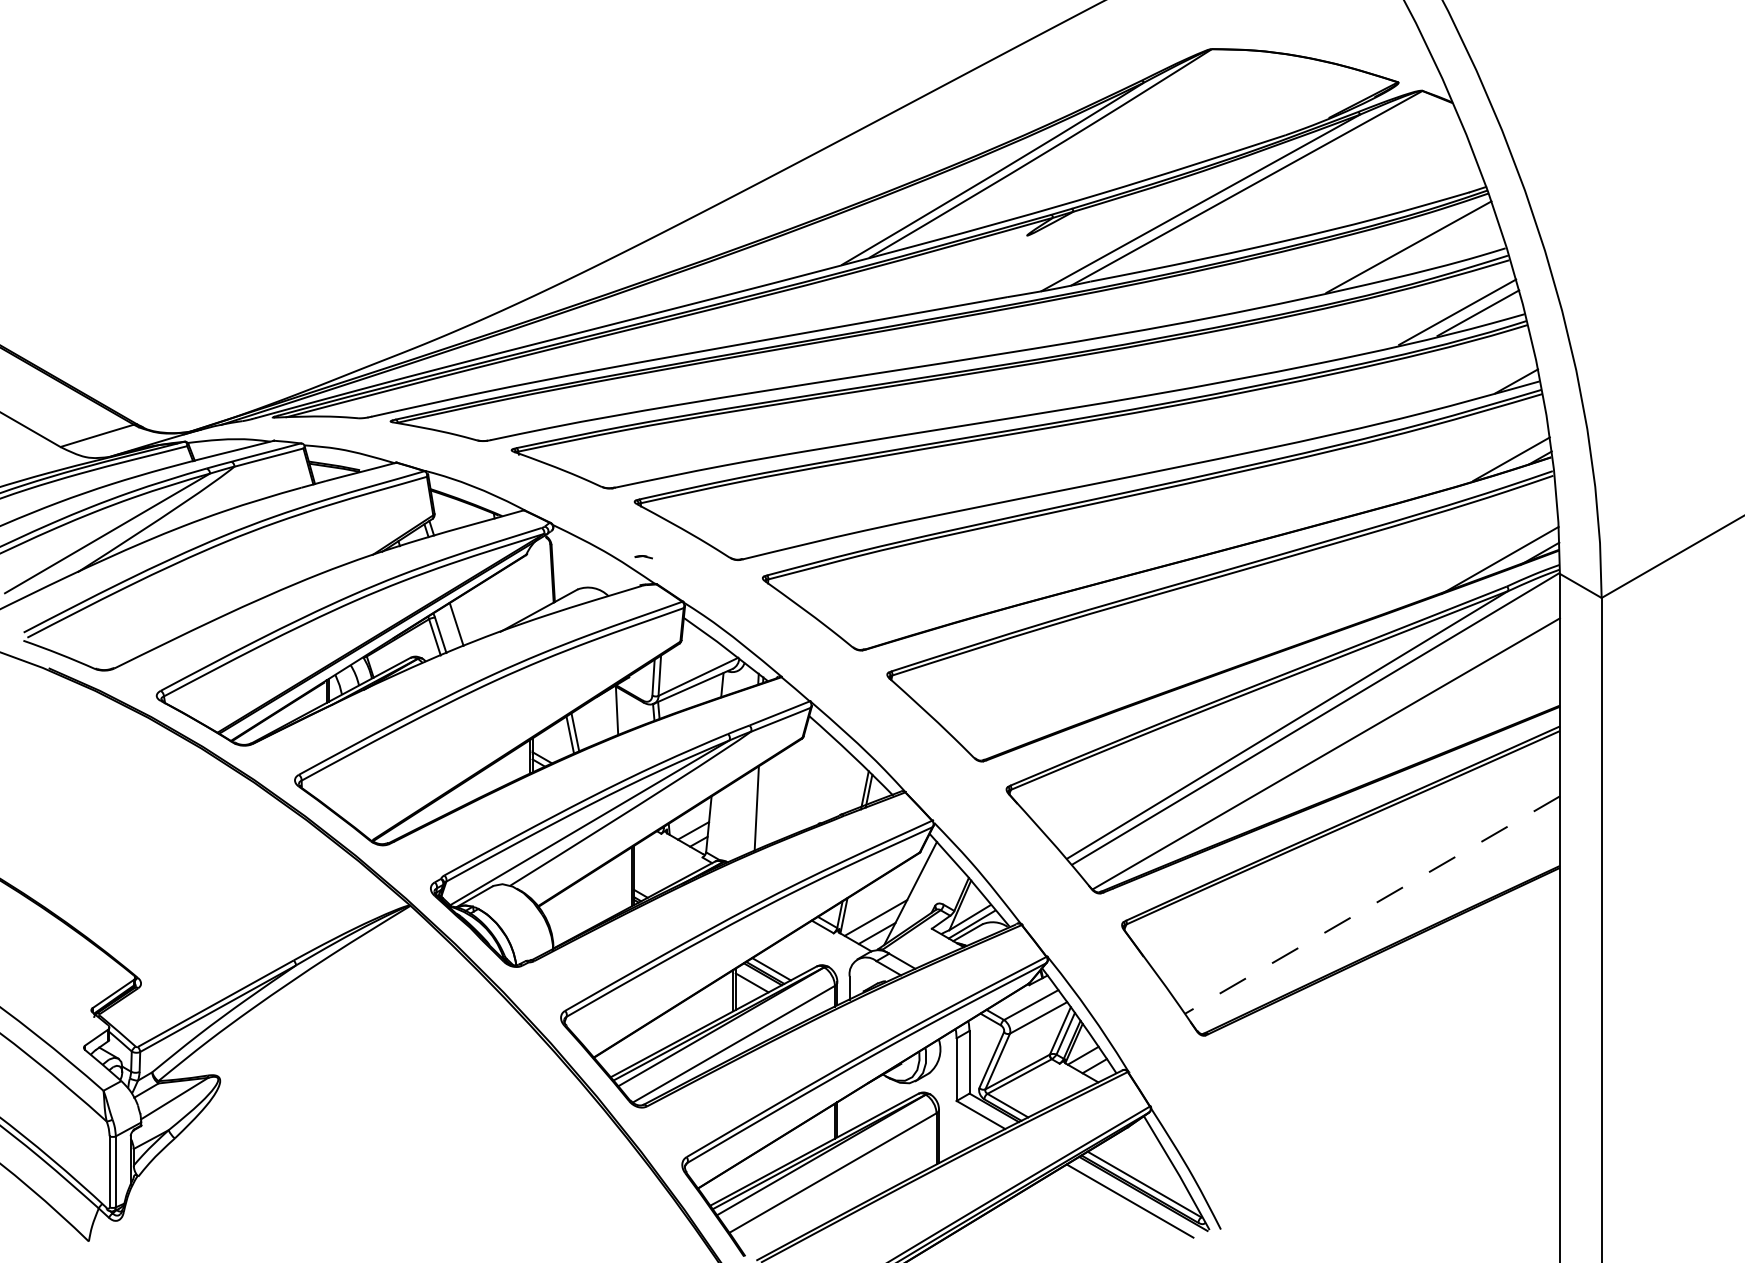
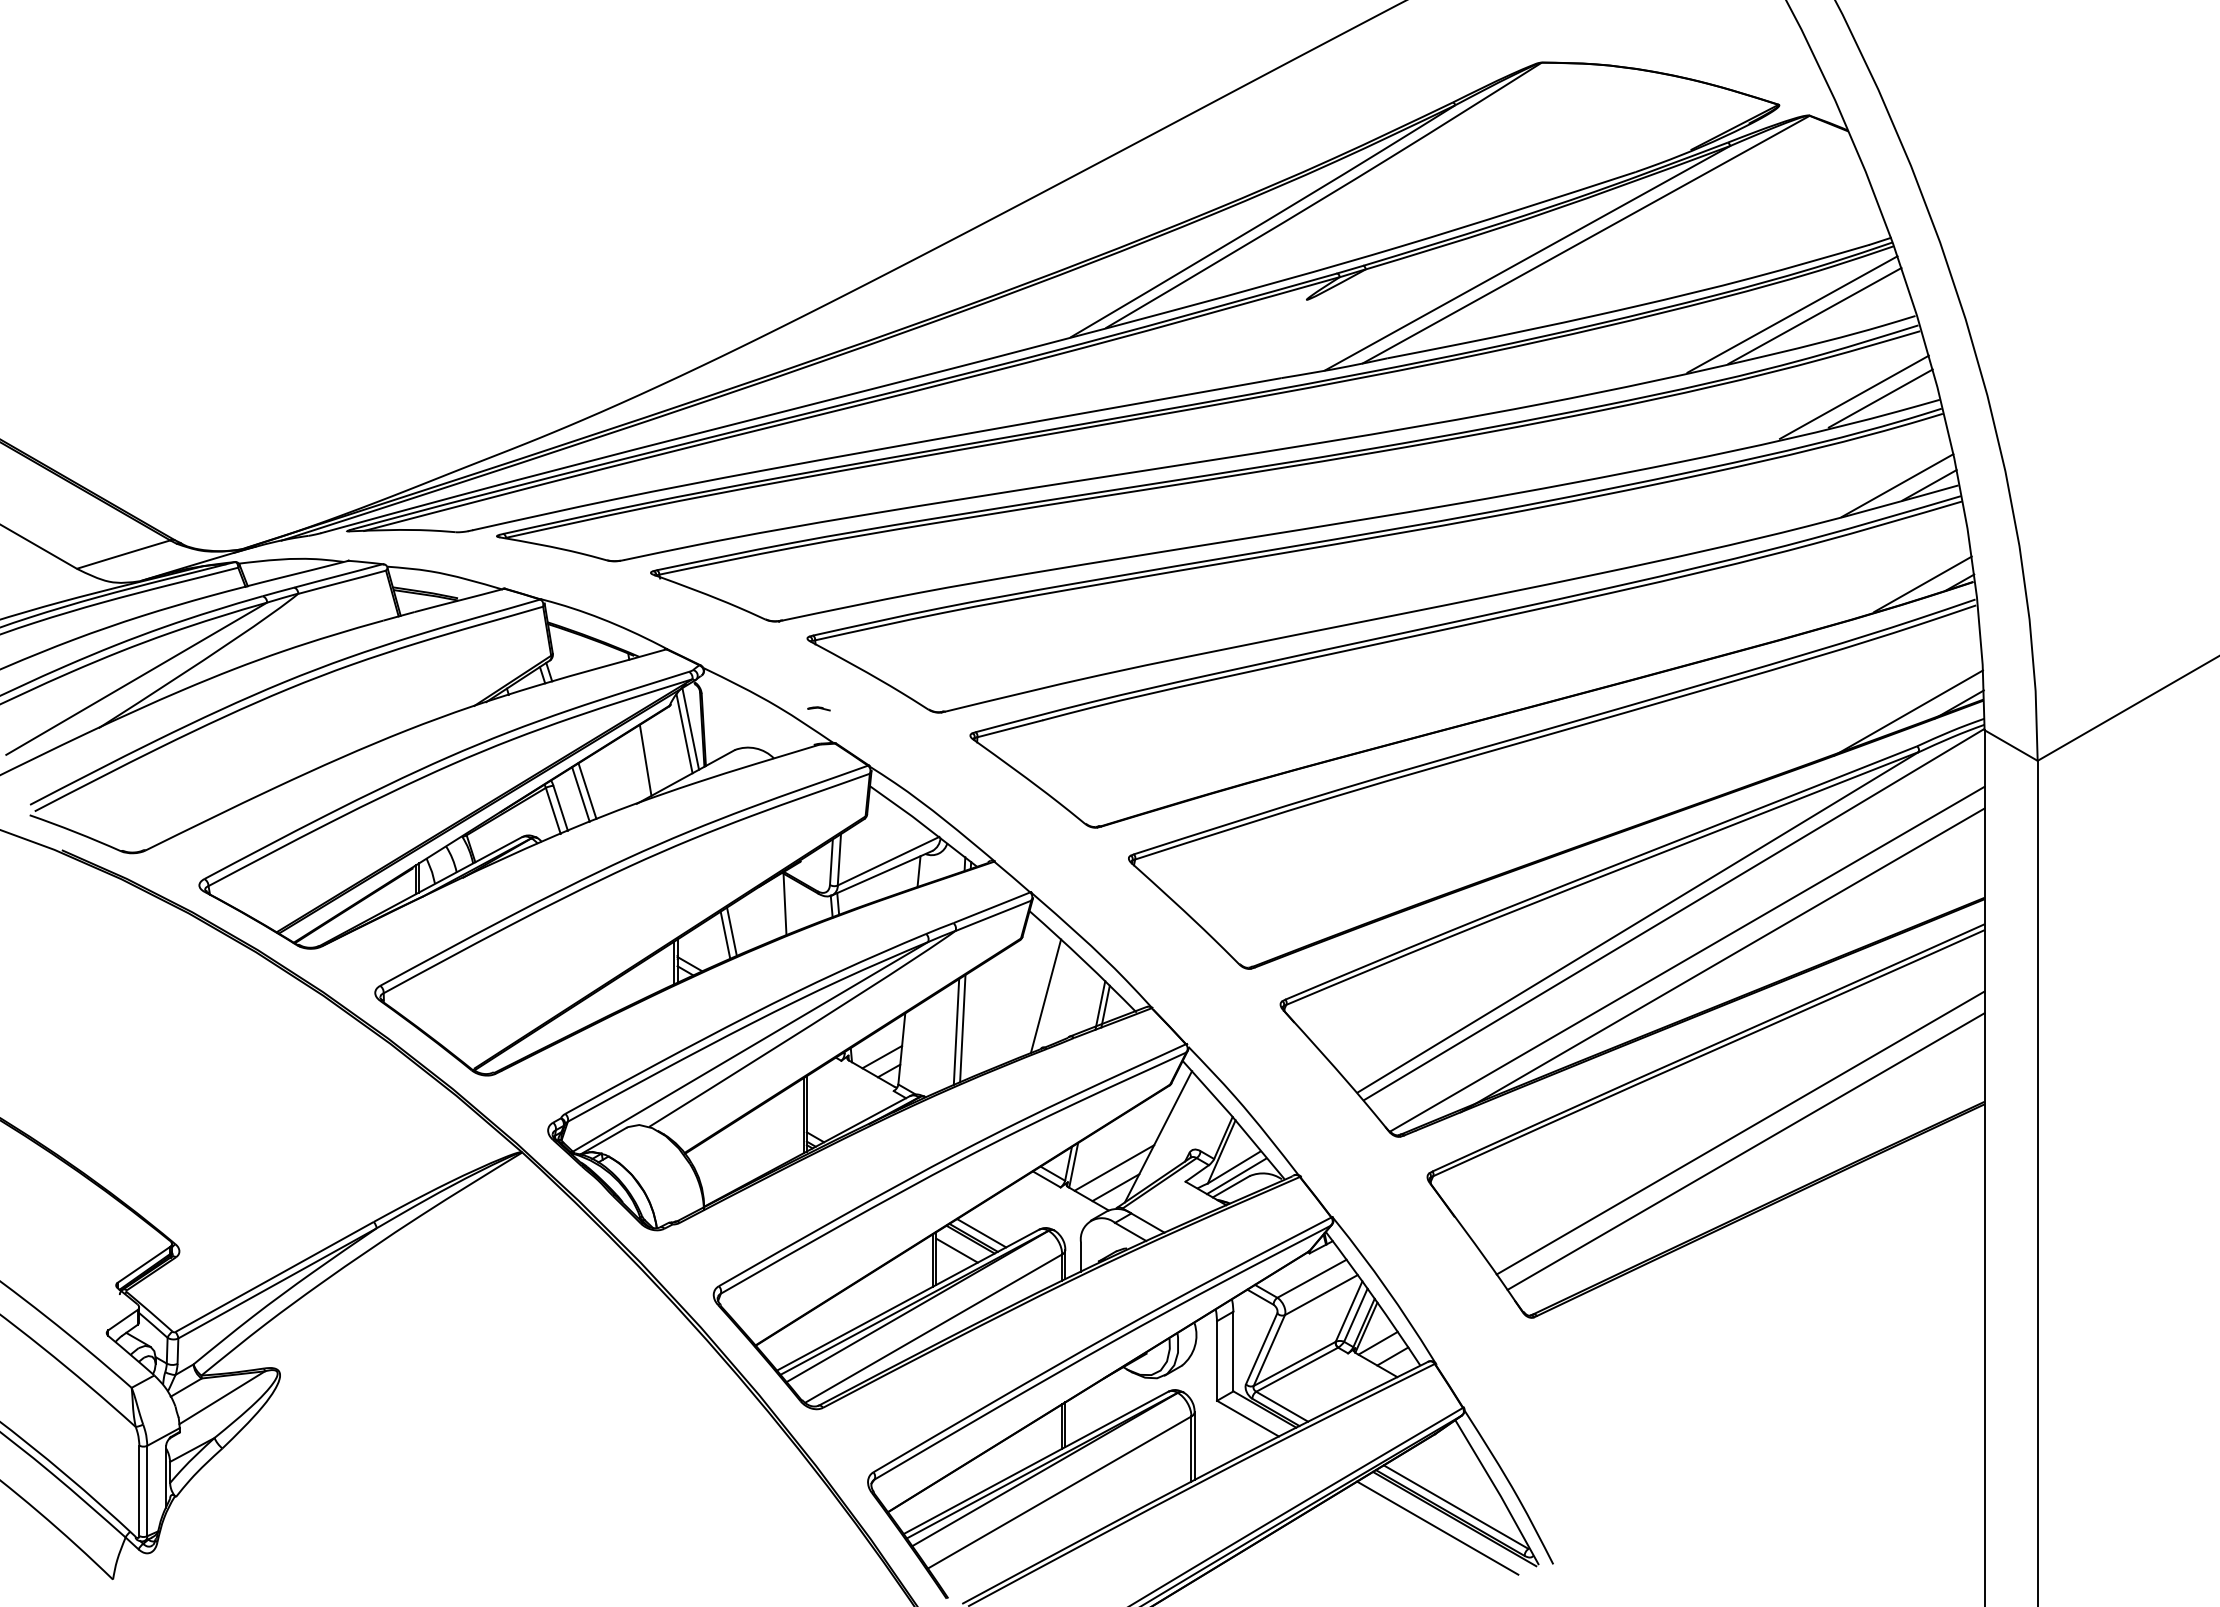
line: (1426, 247) -> (1814, 315), added
line: (1491, 381) -> (1897, 485), added
line: (542, 572) -> (690, 728), added
line: (538, 576) -> (684, 733), added
line: (507, 596) -> (645, 759), added
line: (461, 621) -> (587, 790), added
line: (1353, 754) -> (1722, 960), added
line: (821, 783) -> (1045, 996), added
line: (751, 811) -> (956, 1032), added
line: (1368, 890) -> (1740, 1132), added
line: (1372, 905) -> (1746, 1151), dashed -> solid

